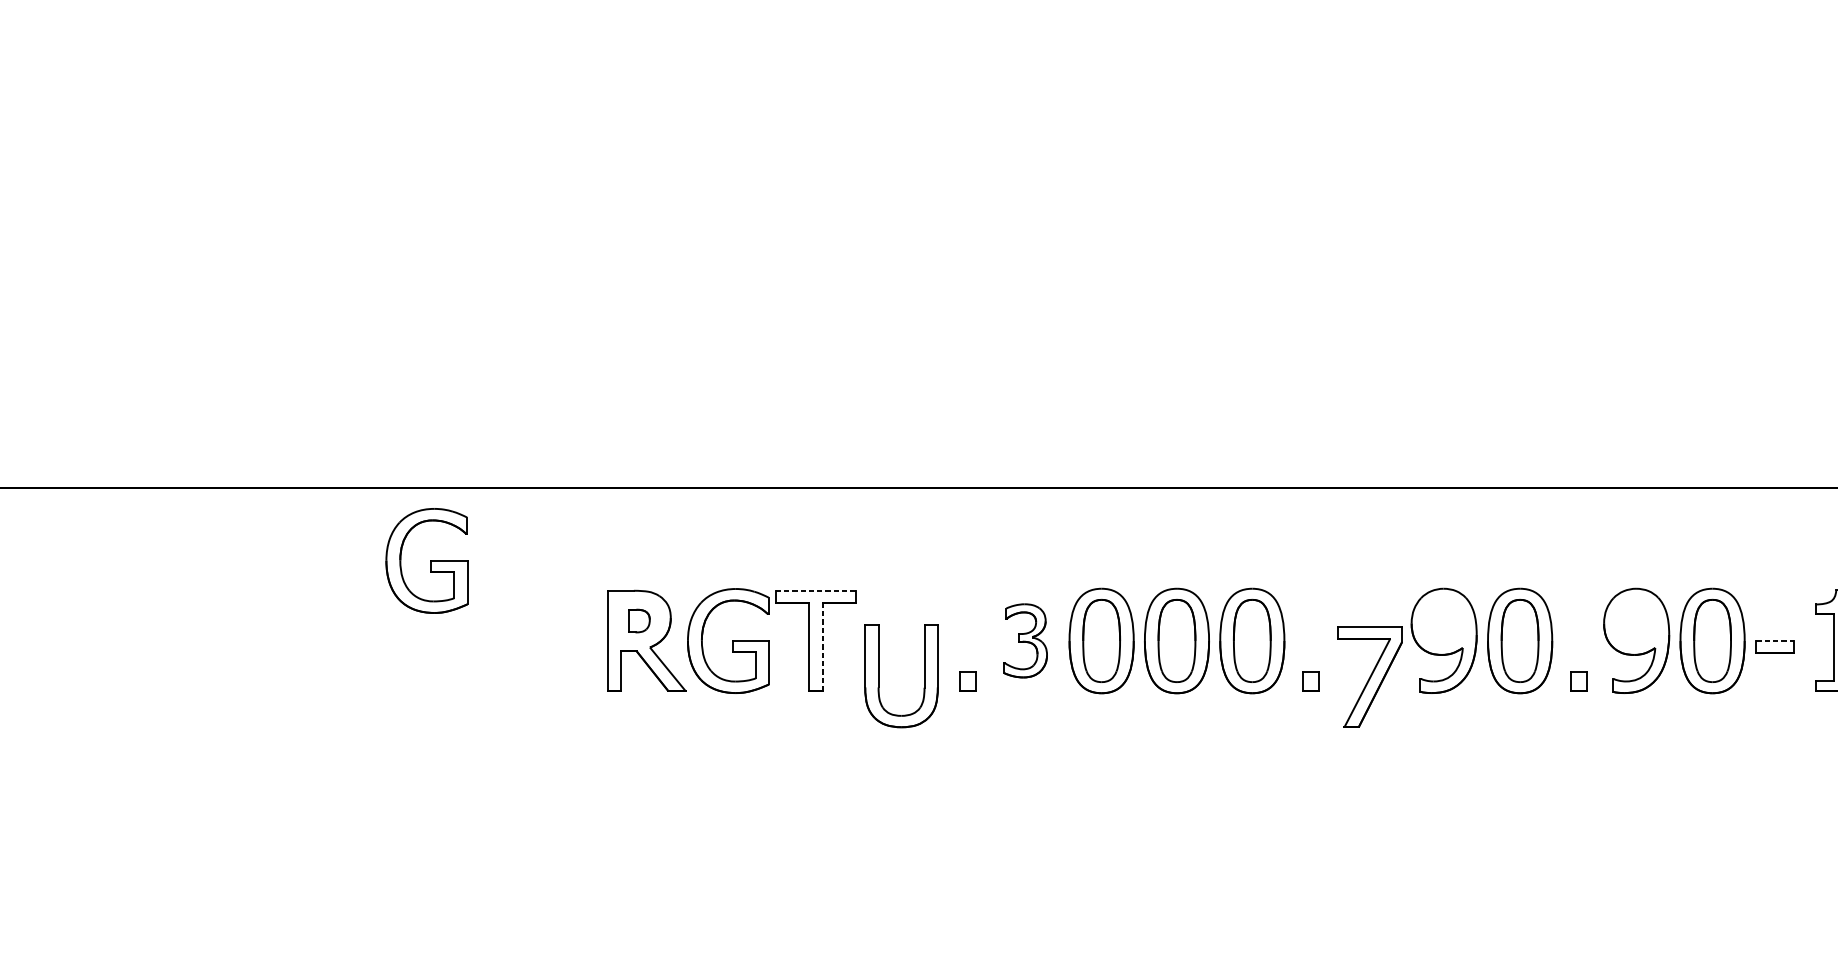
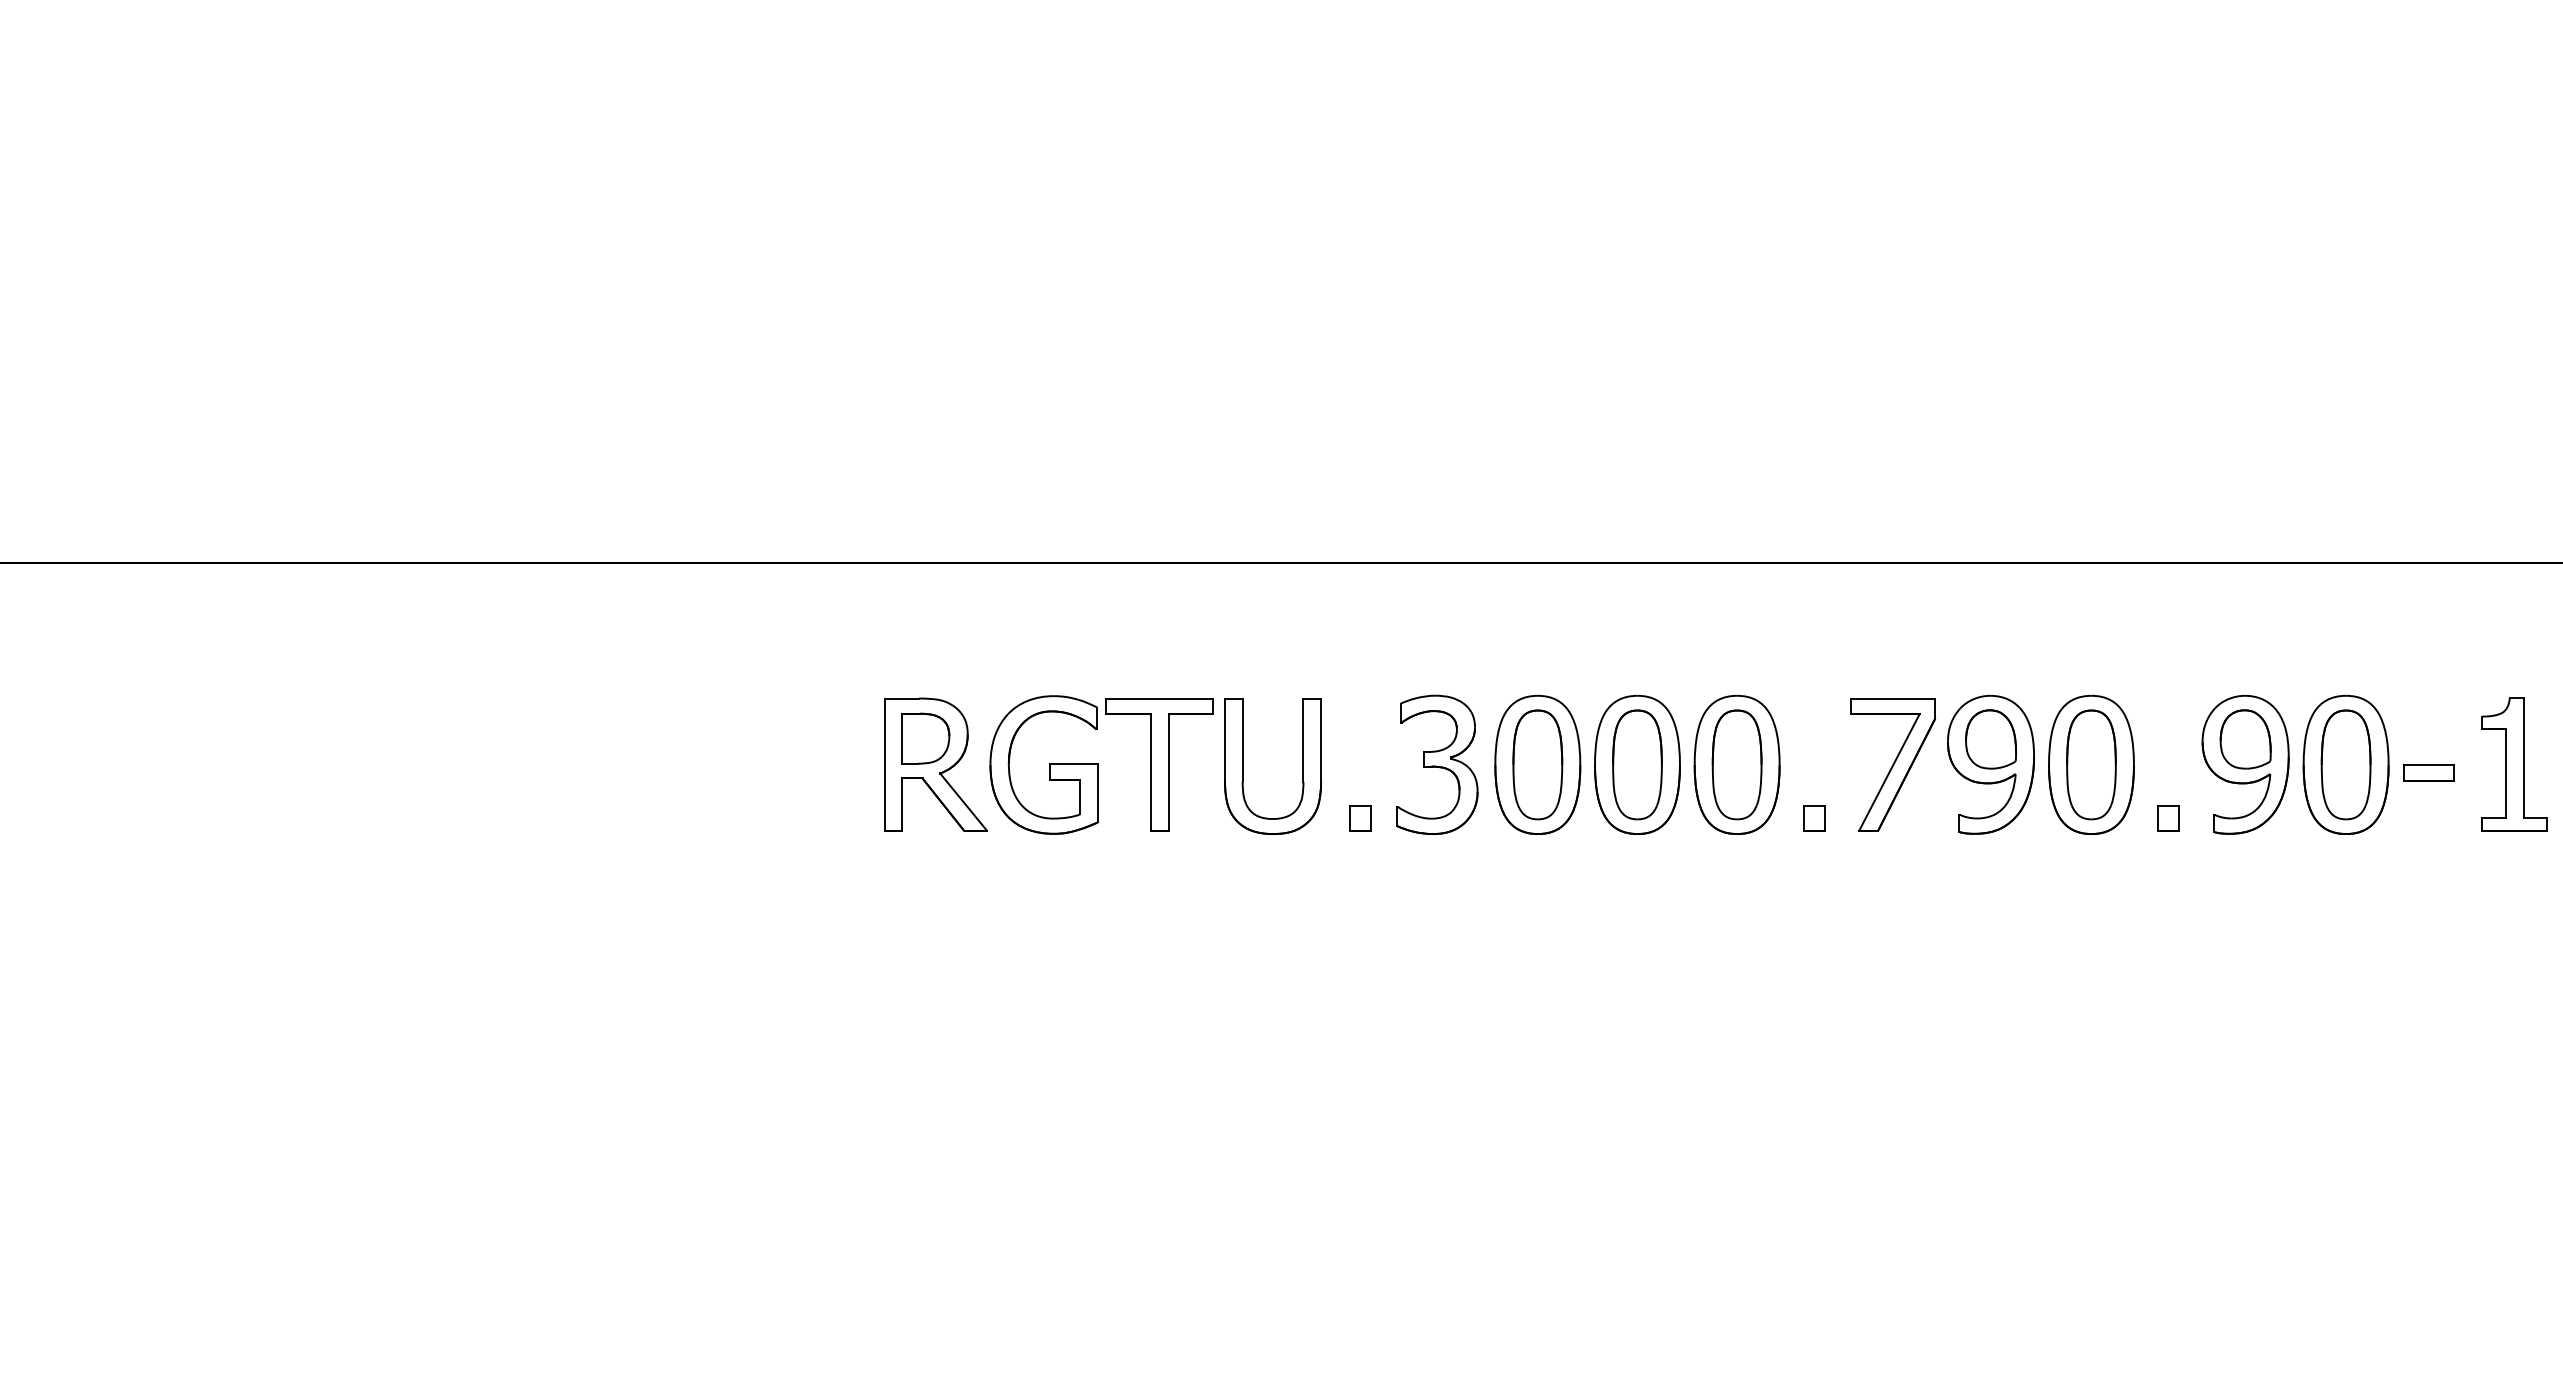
part: (426, 560) -> (644, 658), removed
line: (816, 590) -> (1160, 698), dashed -> solid
part: (638, 621) -> (925, 738), size x1.67
part: (1443, 621) -> (1990, 739), added
part: (1636, 621) -> (2245, 739), added
part: (1025, 640) -> (1437, 764), size x1.43
line: (1775, 641) -> (2429, 765), dashed -> solid
line: (822, 646) -> (1168, 772), dashed -> solid
part: (879, 676) -> (1243, 766), moved
part: (1369, 676) -> (1892, 764), moved

